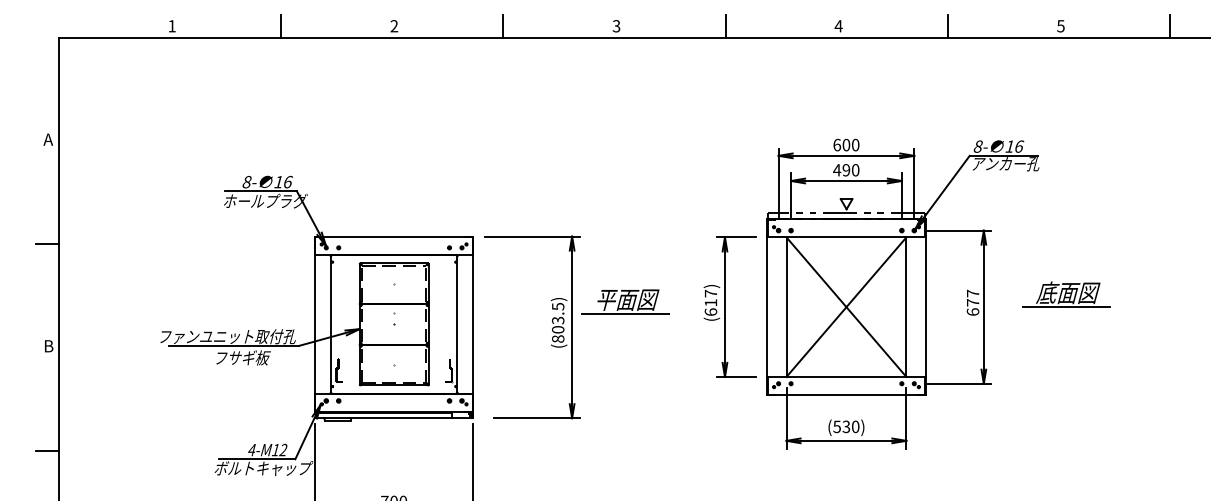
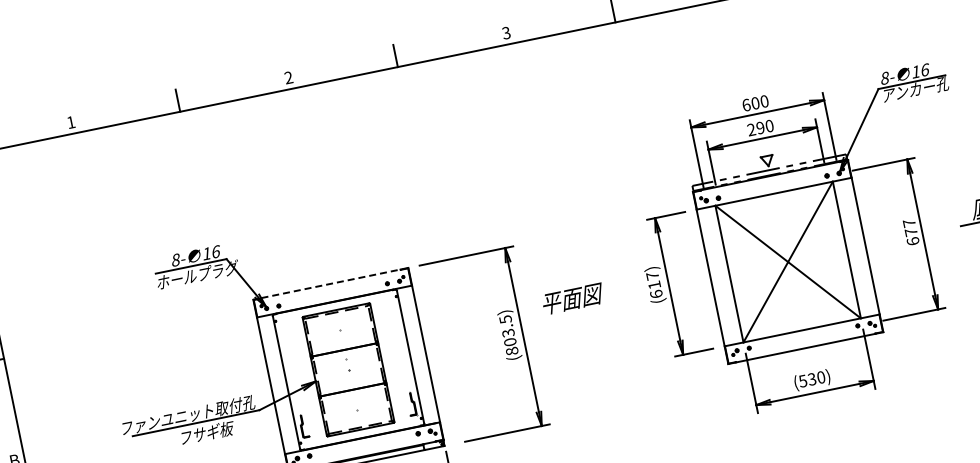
text: (837, 170) -> (751, 129), 490 -> 290
line: (393, 236) -> (330, 283), solid -> dashed
line: (624, 313) -> (572, 312), removed

